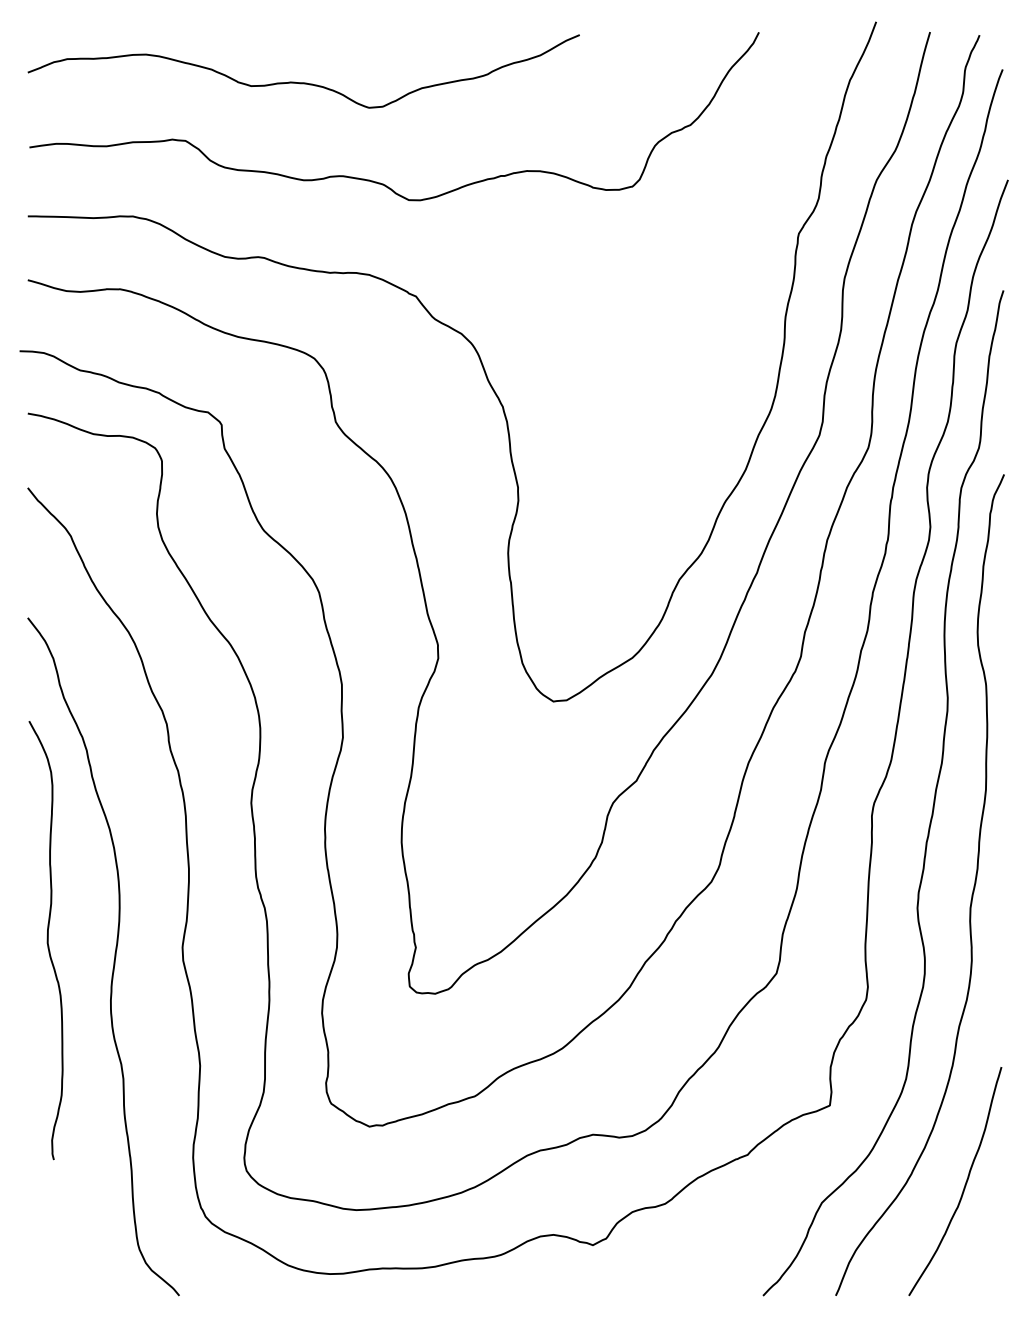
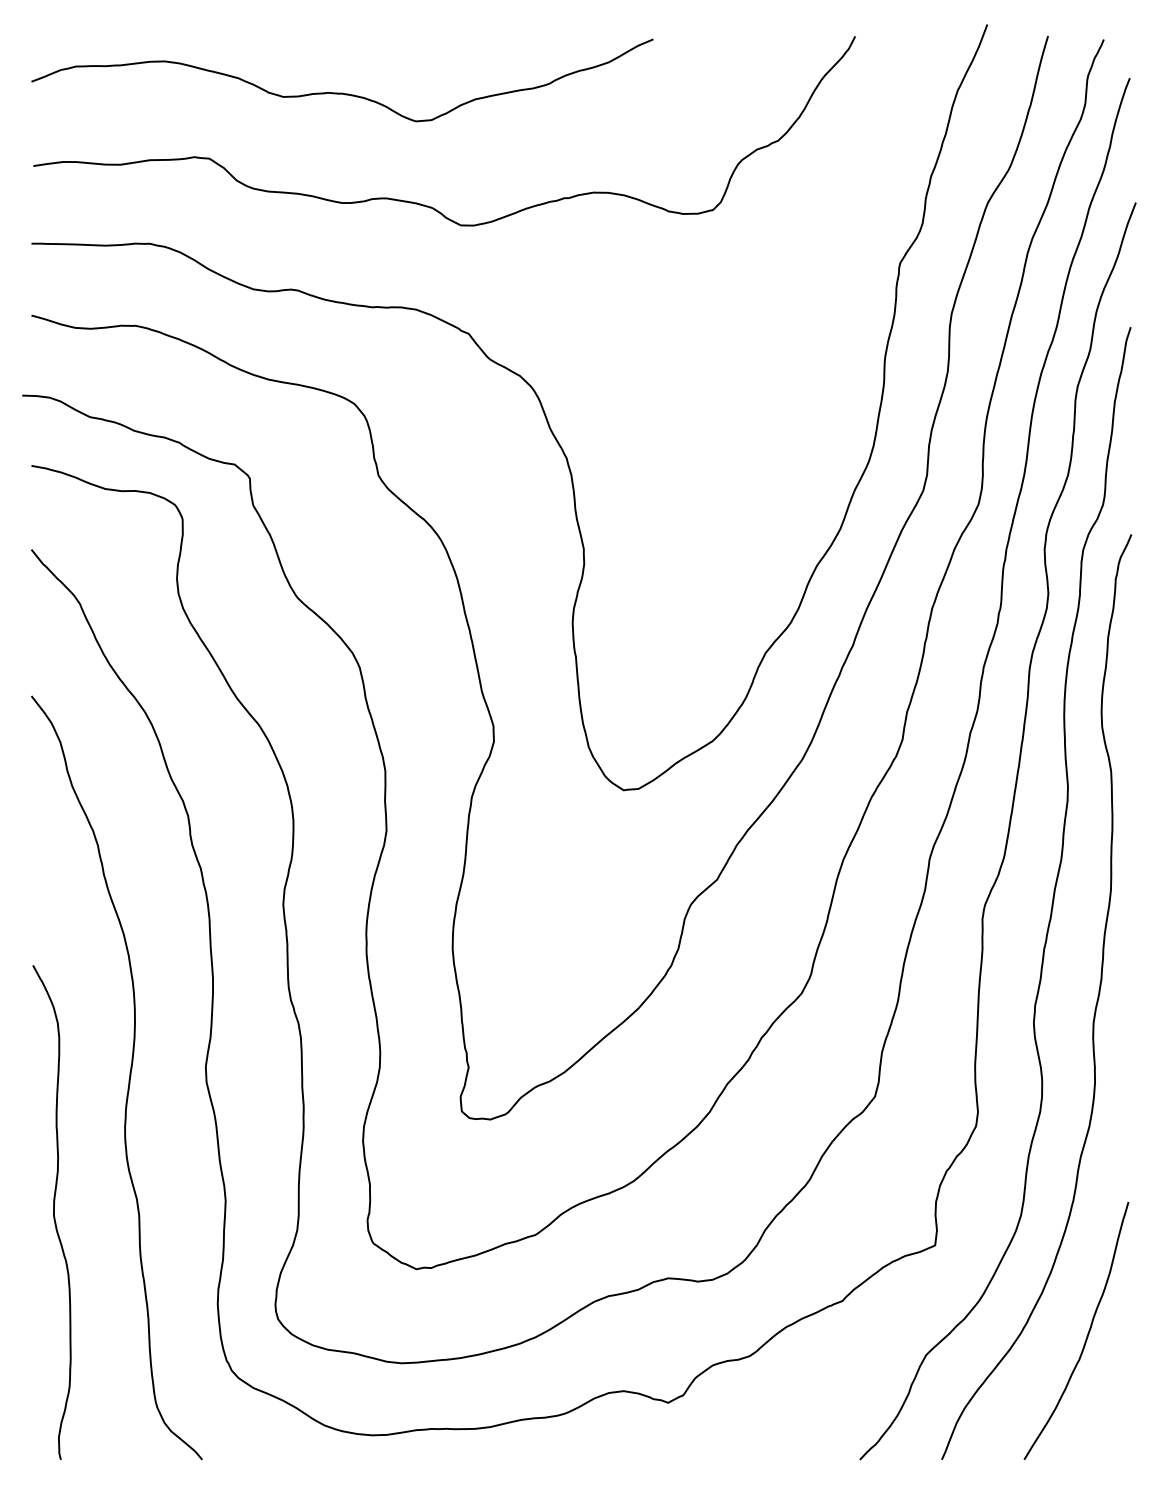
curve: (47, 940) -> (53, 1212), moved

